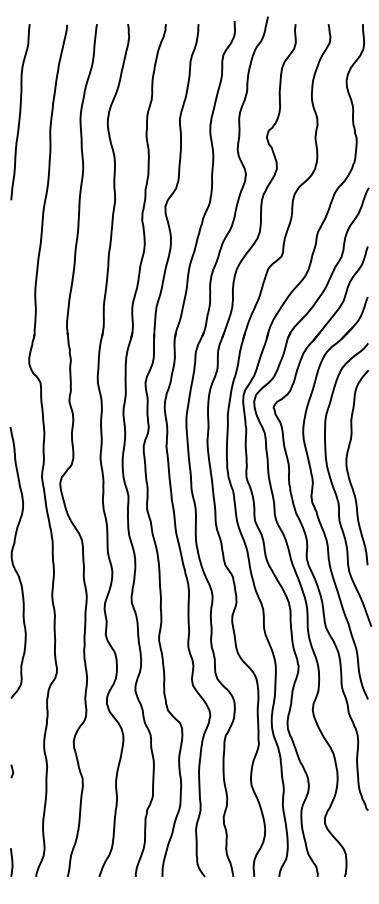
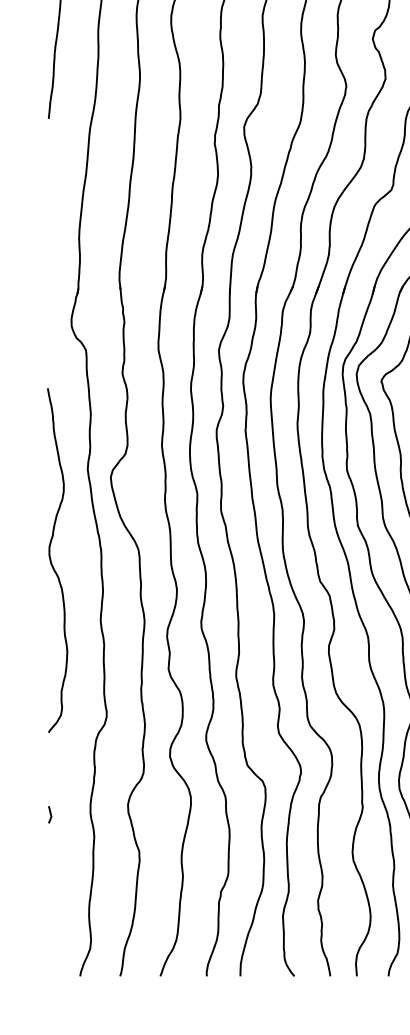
curve: (13, 562) -> (51, 560), moved
curve: (12, 771) -> (50, 814), moved
line: (11, 862) -> (49, 958), removed

